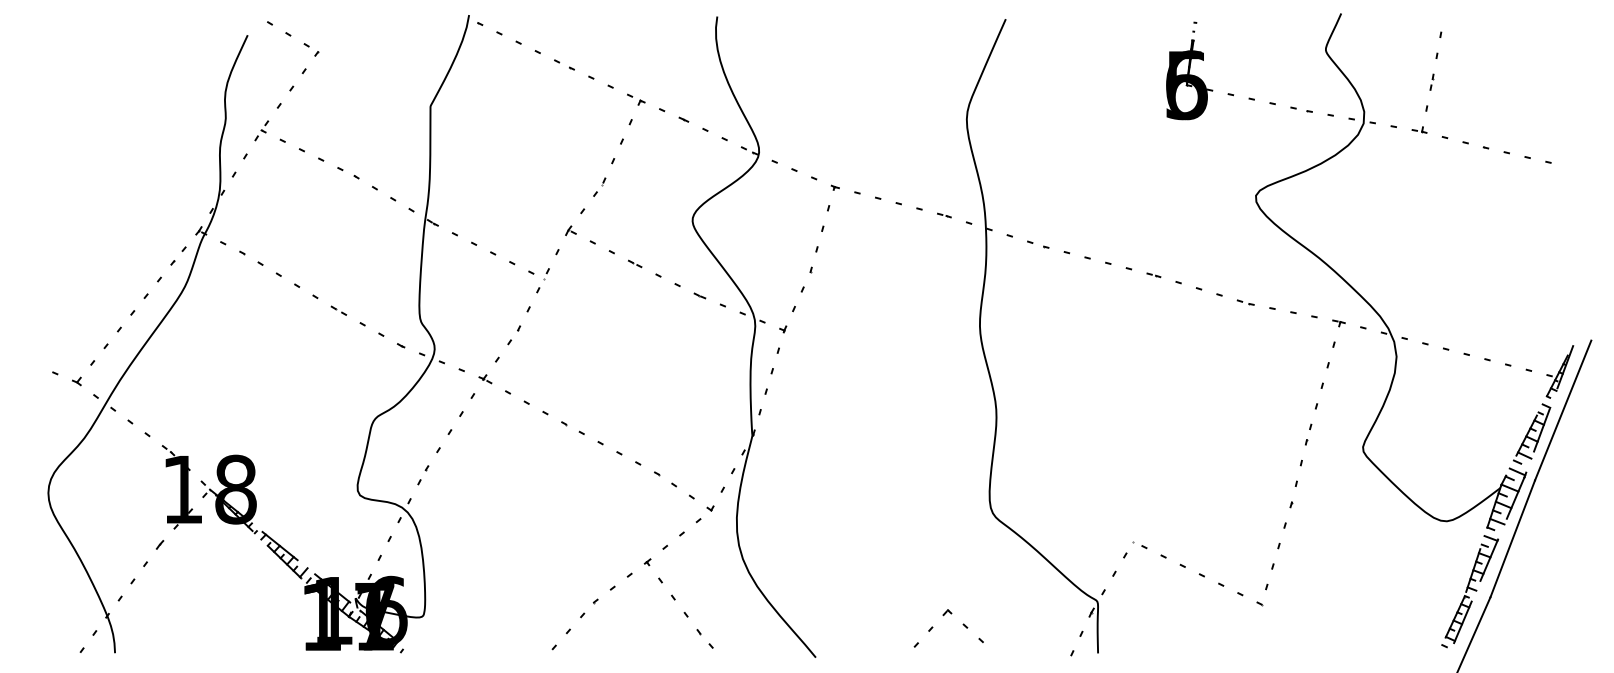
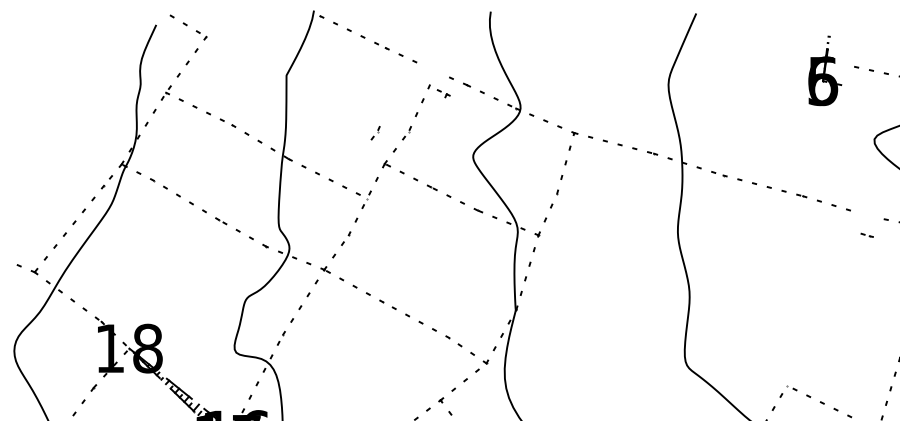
part: (1189, 70) -> (824, 70), moved
part: (636, 99) -> (443, 93), moved
part: (555, 186) -> (375, 132), added
part: (1245, 302) -> (867, 235), moved

